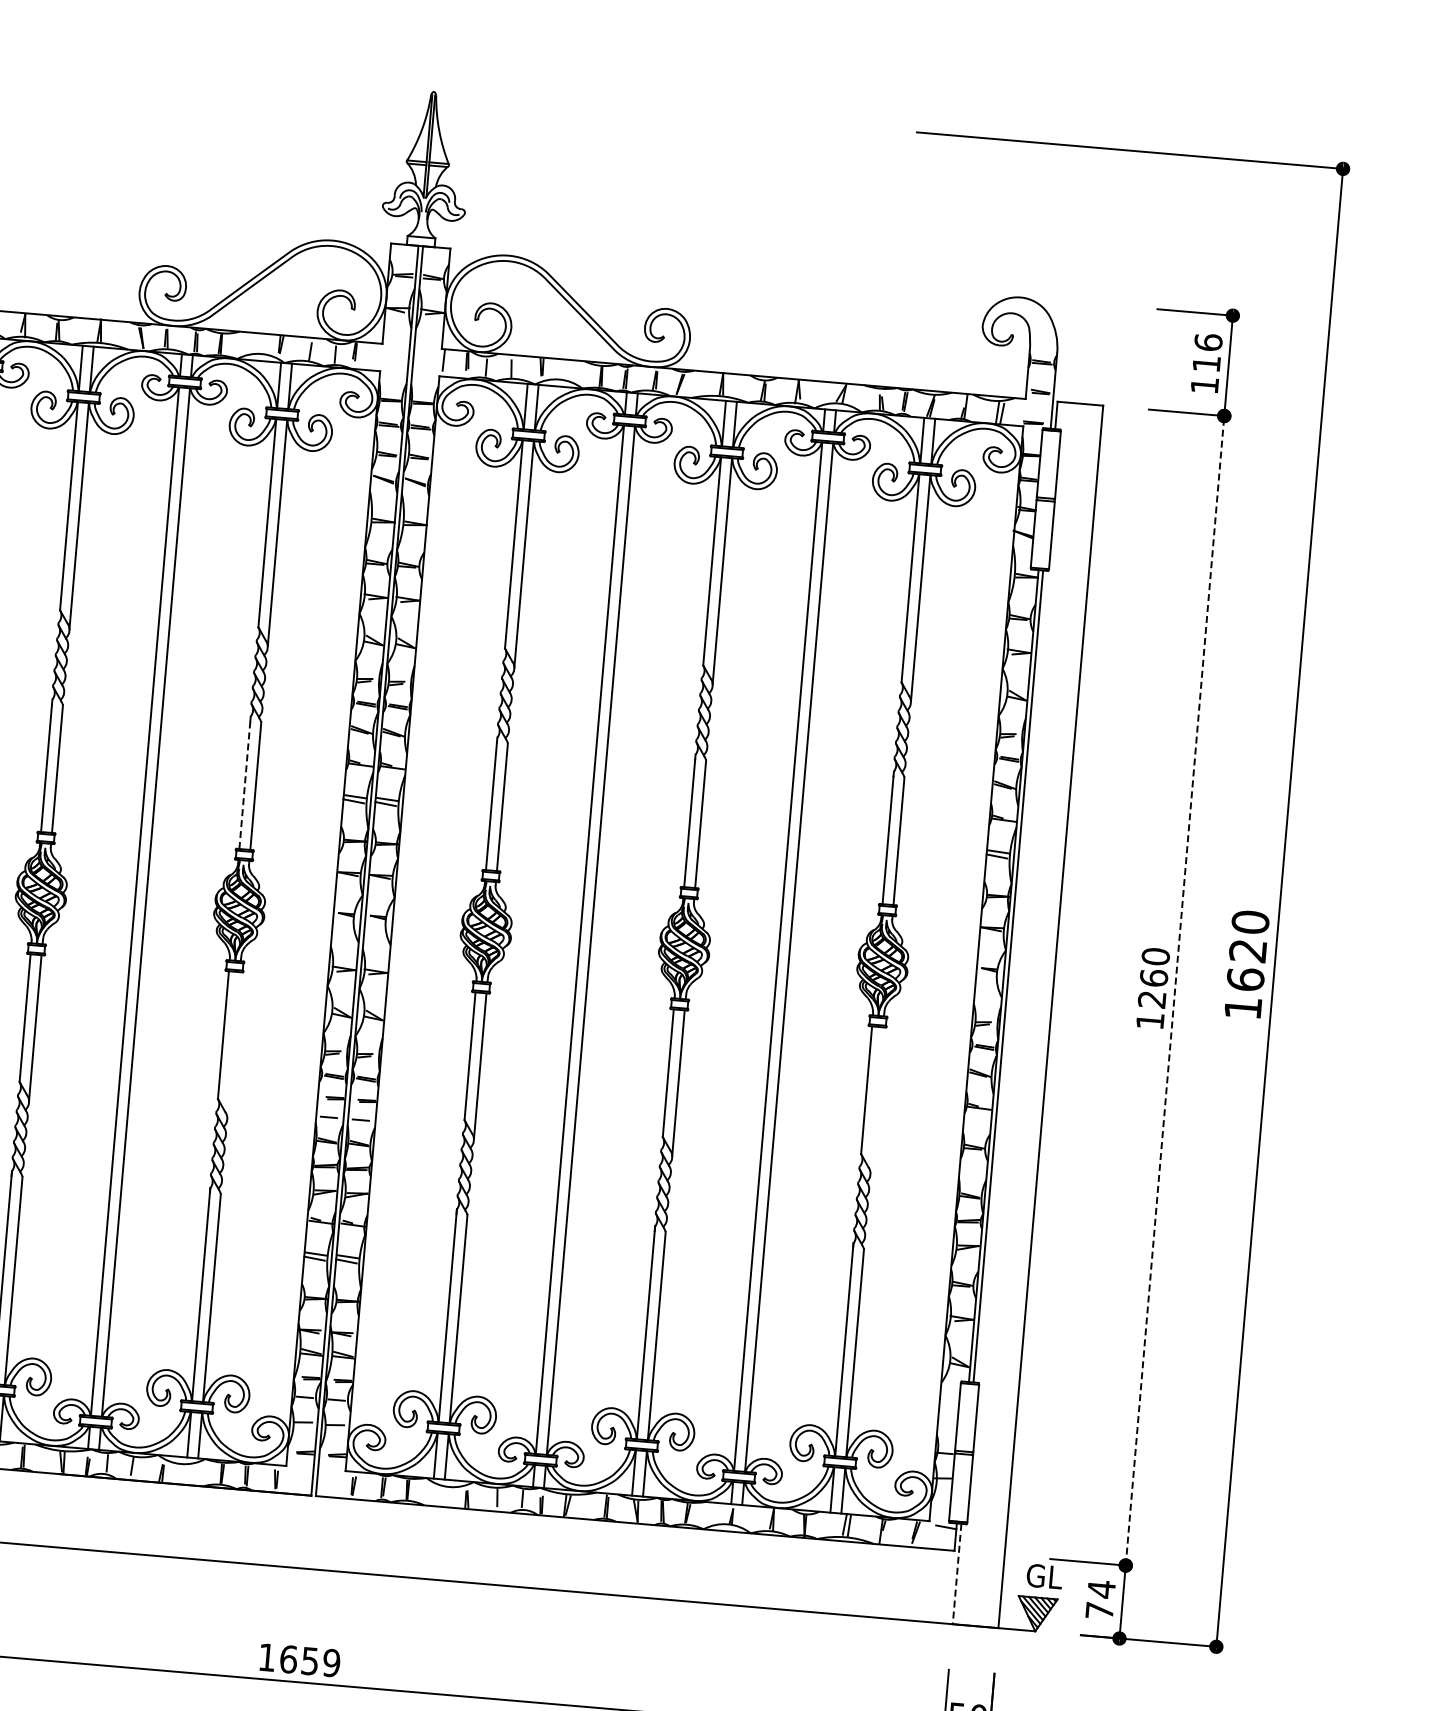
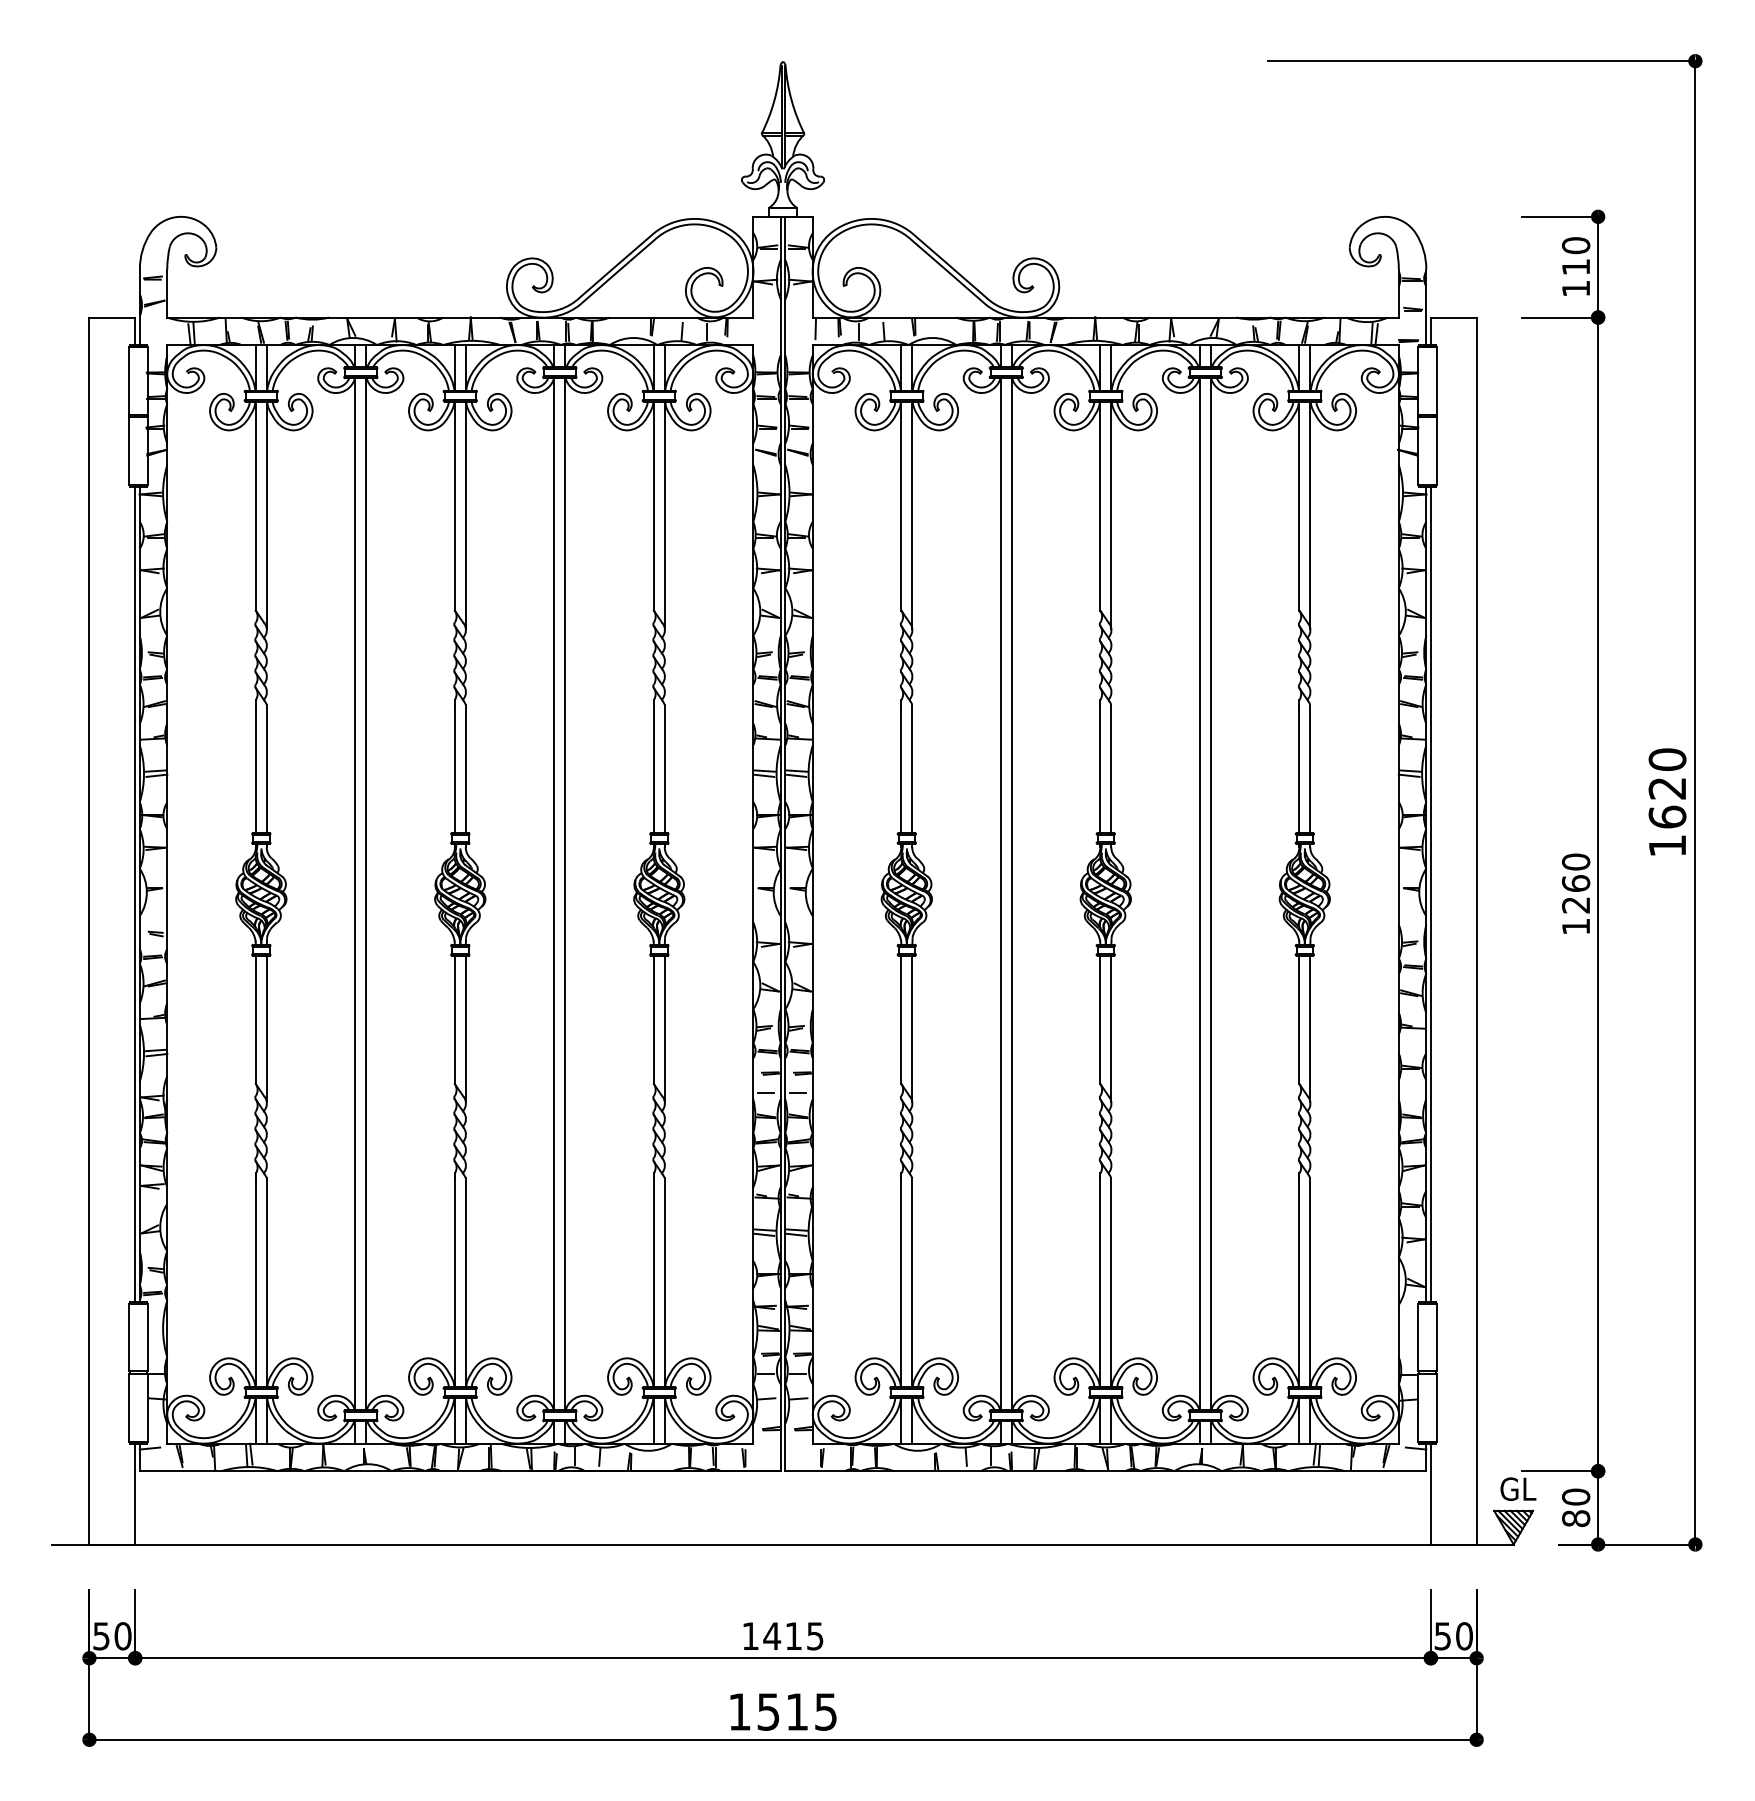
text: (1208, 342) -> (1576, 245), 116 -> 110
line: (244, 784) -> (653, 768), dashed -> solid
text: (1246, 963) -> (1667, 801), moved
line: (1175, 990) -> (1598, 894), dashed -> solid
line: (233, 1044) -> (664, 1028), added
line: (876, 1099) -> (1310, 1028), added
line: (956, 1574) -> (1430, 1494), dashed -> solid
text: (1101, 1599) -> (1576, 1507), 74 -> 80
text: (309, 1661) -> (793, 1636), 1659 -> 1415

